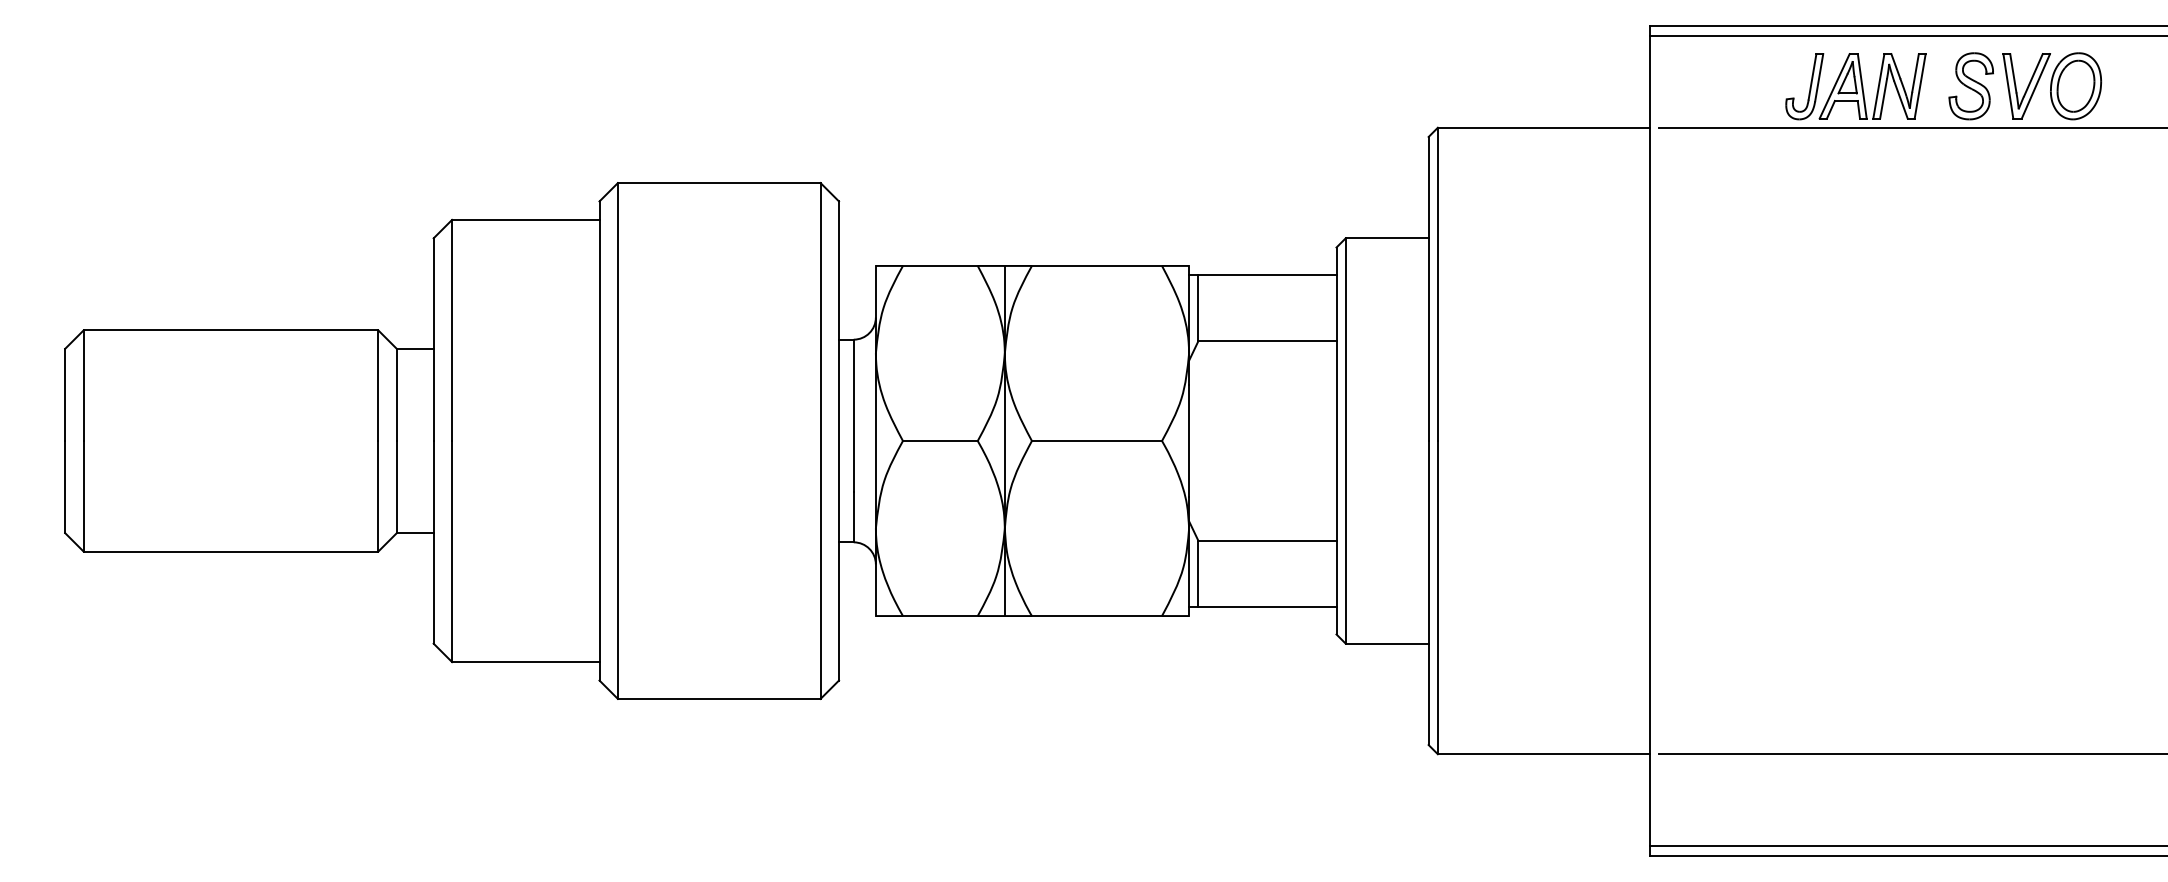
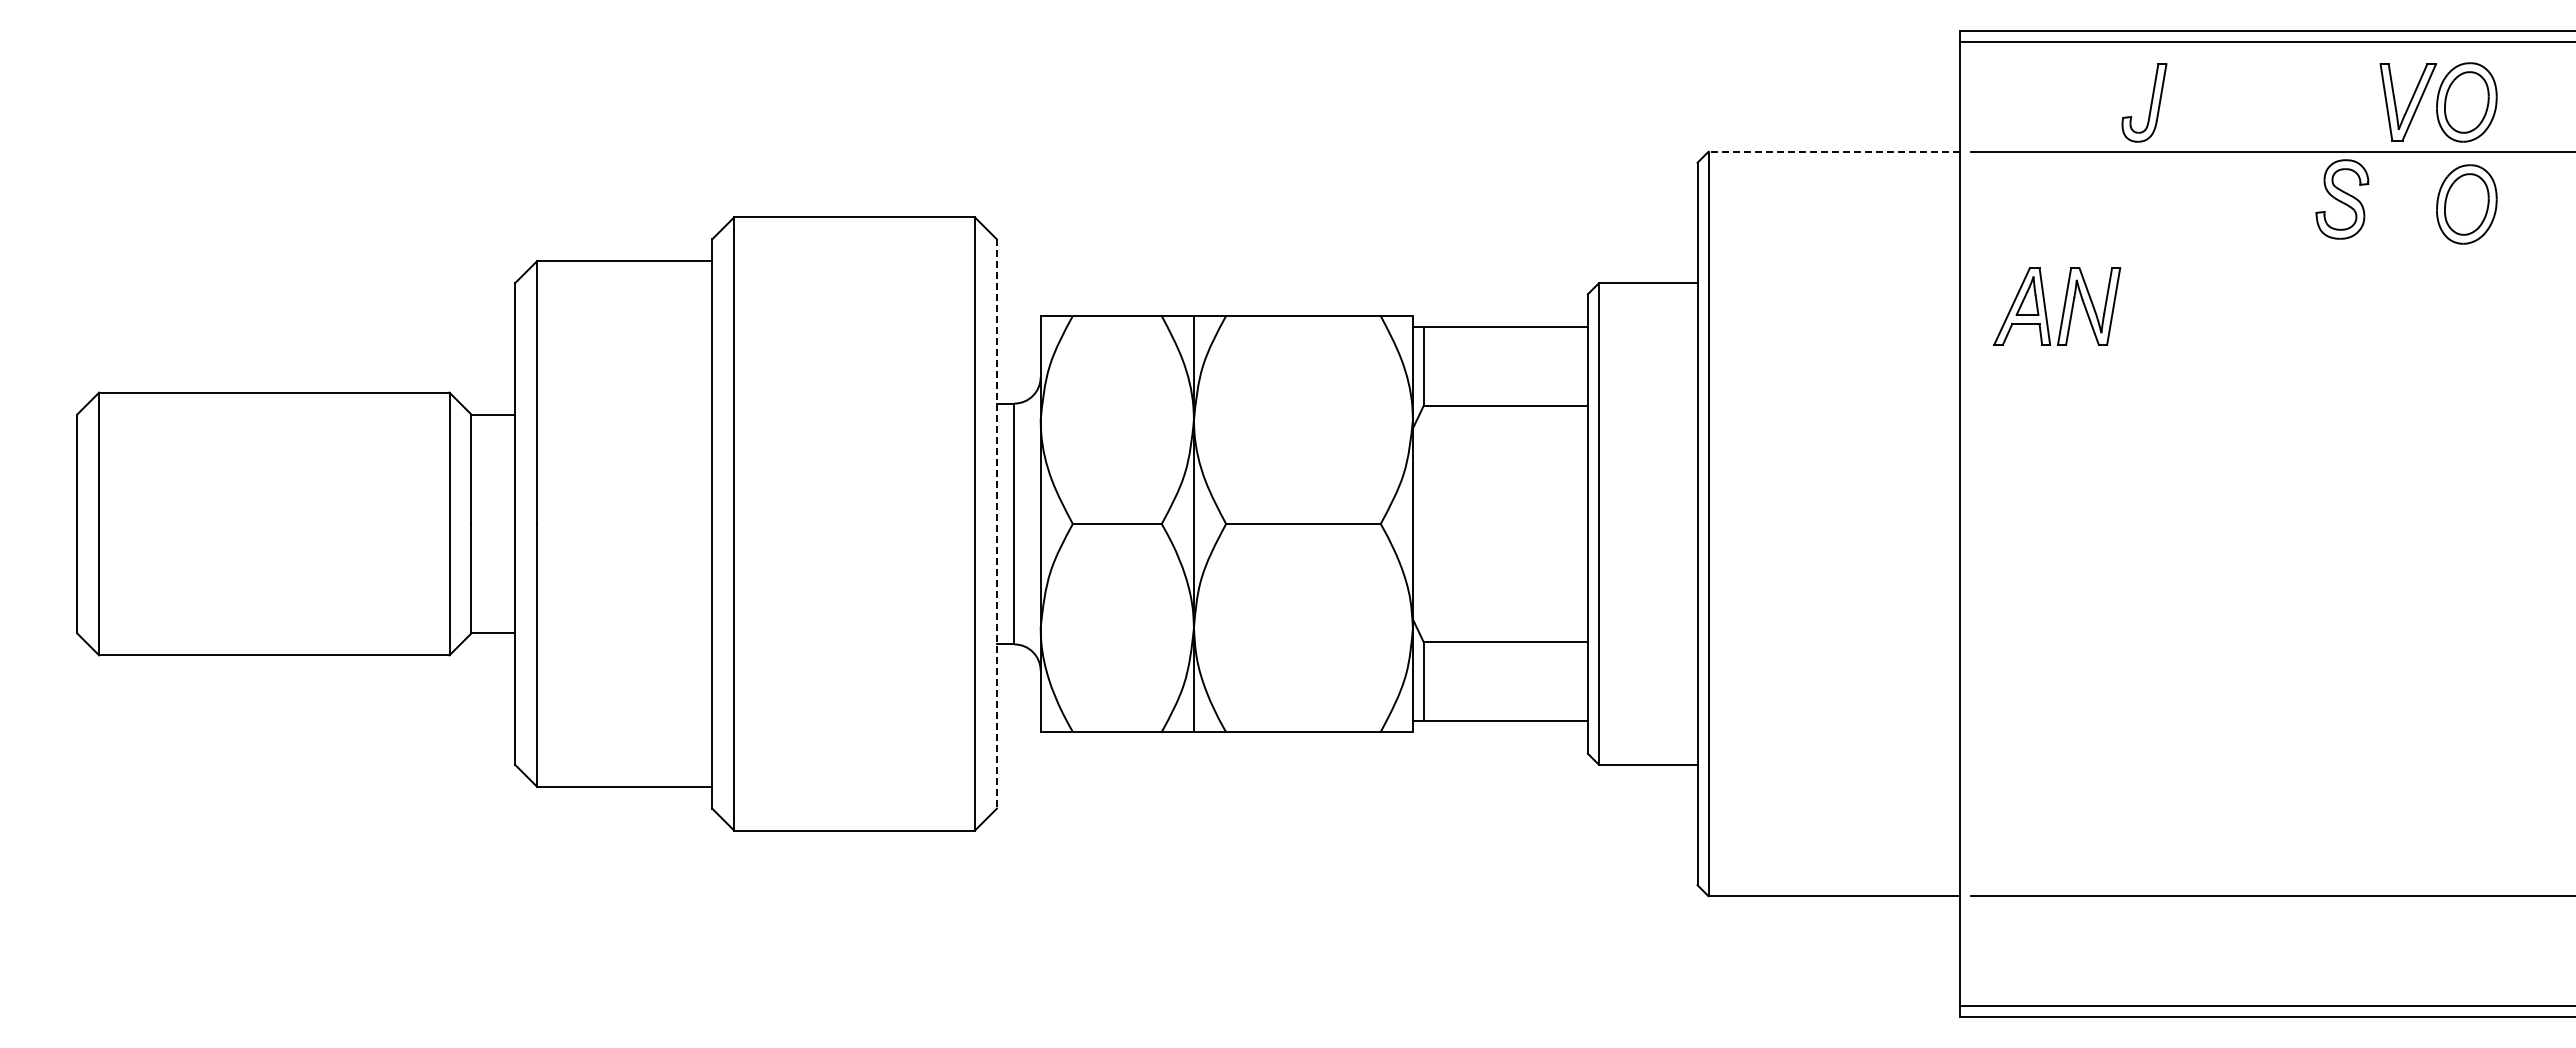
part: (1872, 86) -> (2057, 306), moved
part: (1971, 86) -> (2342, 199), moved
line: (1543, 127) -> (1834, 151), solid -> dashed
part: (2075, 172) -> (2466, 204), added
line: (838, 441) -> (996, 524), solid -> dashed

